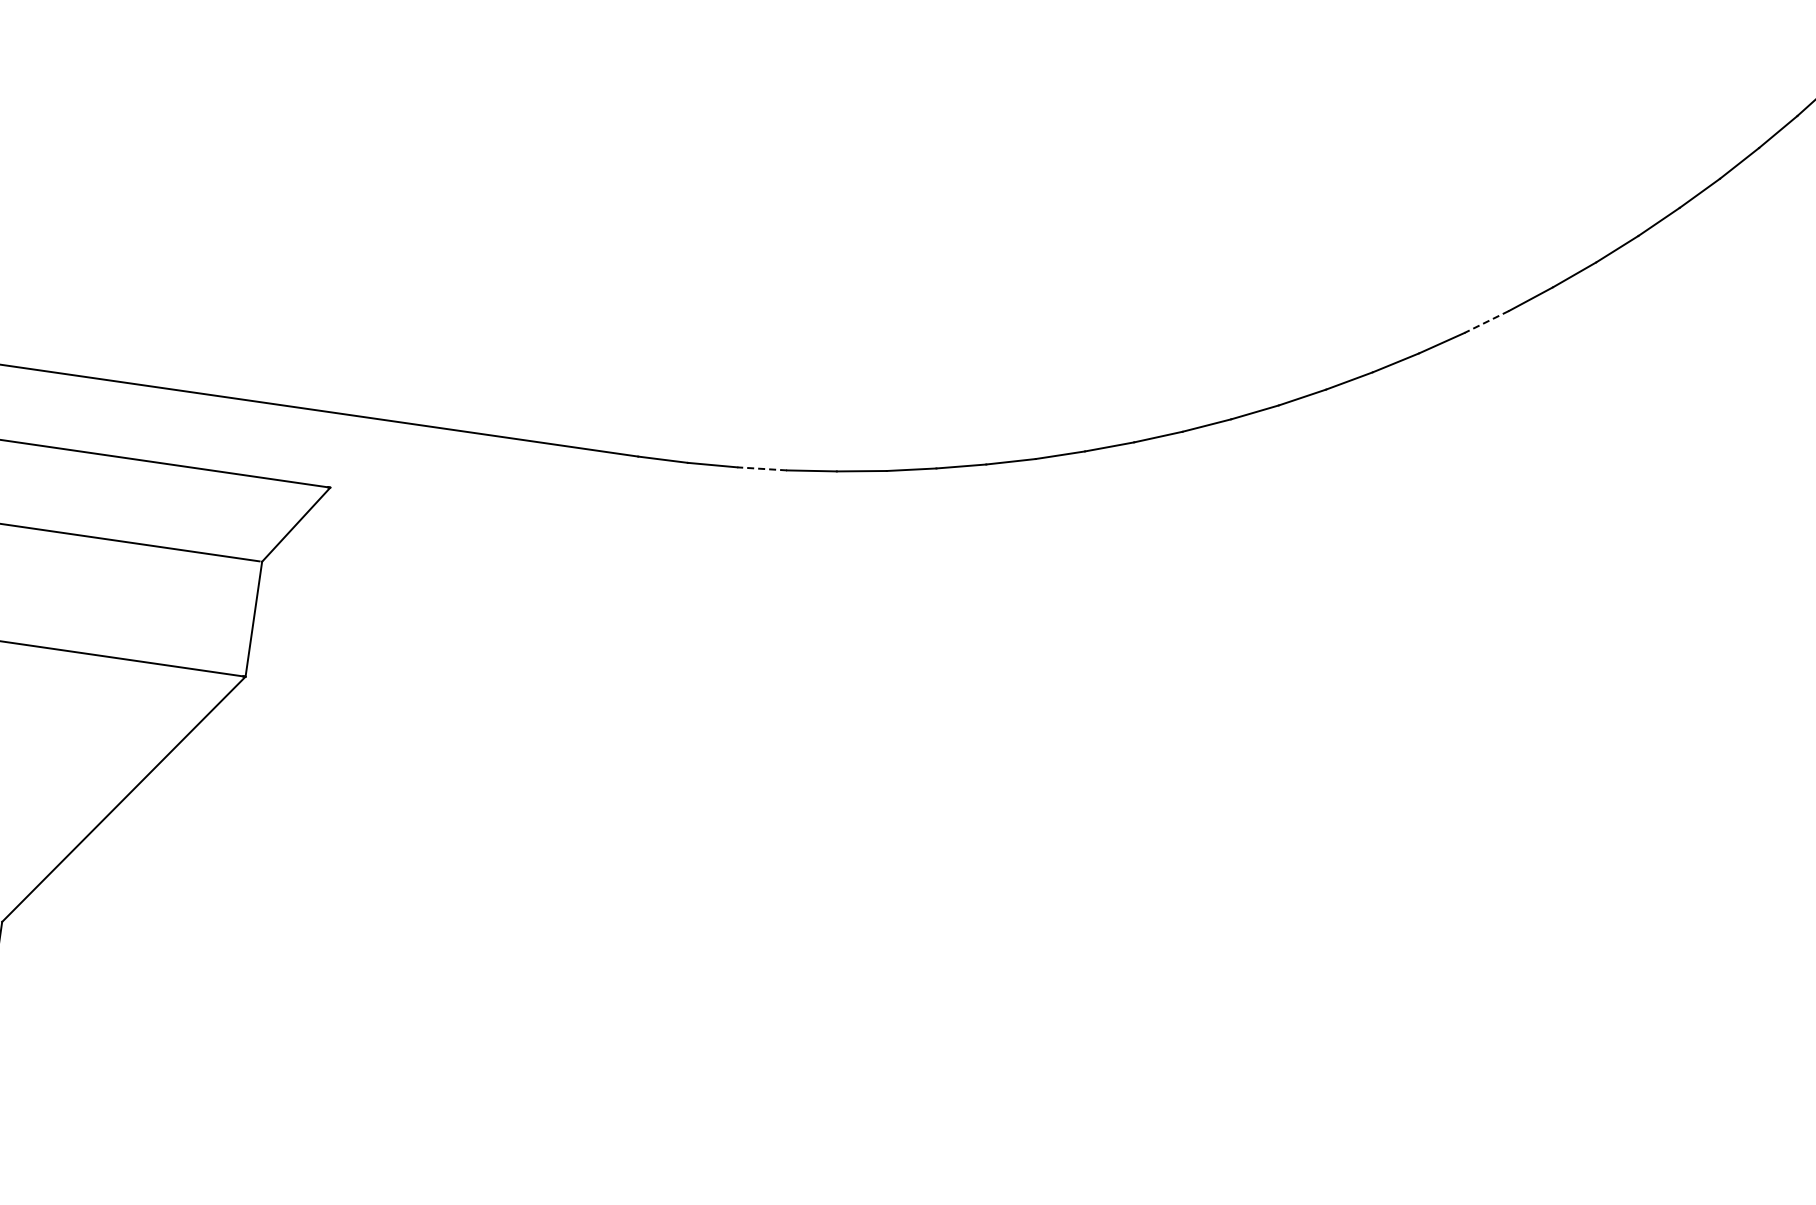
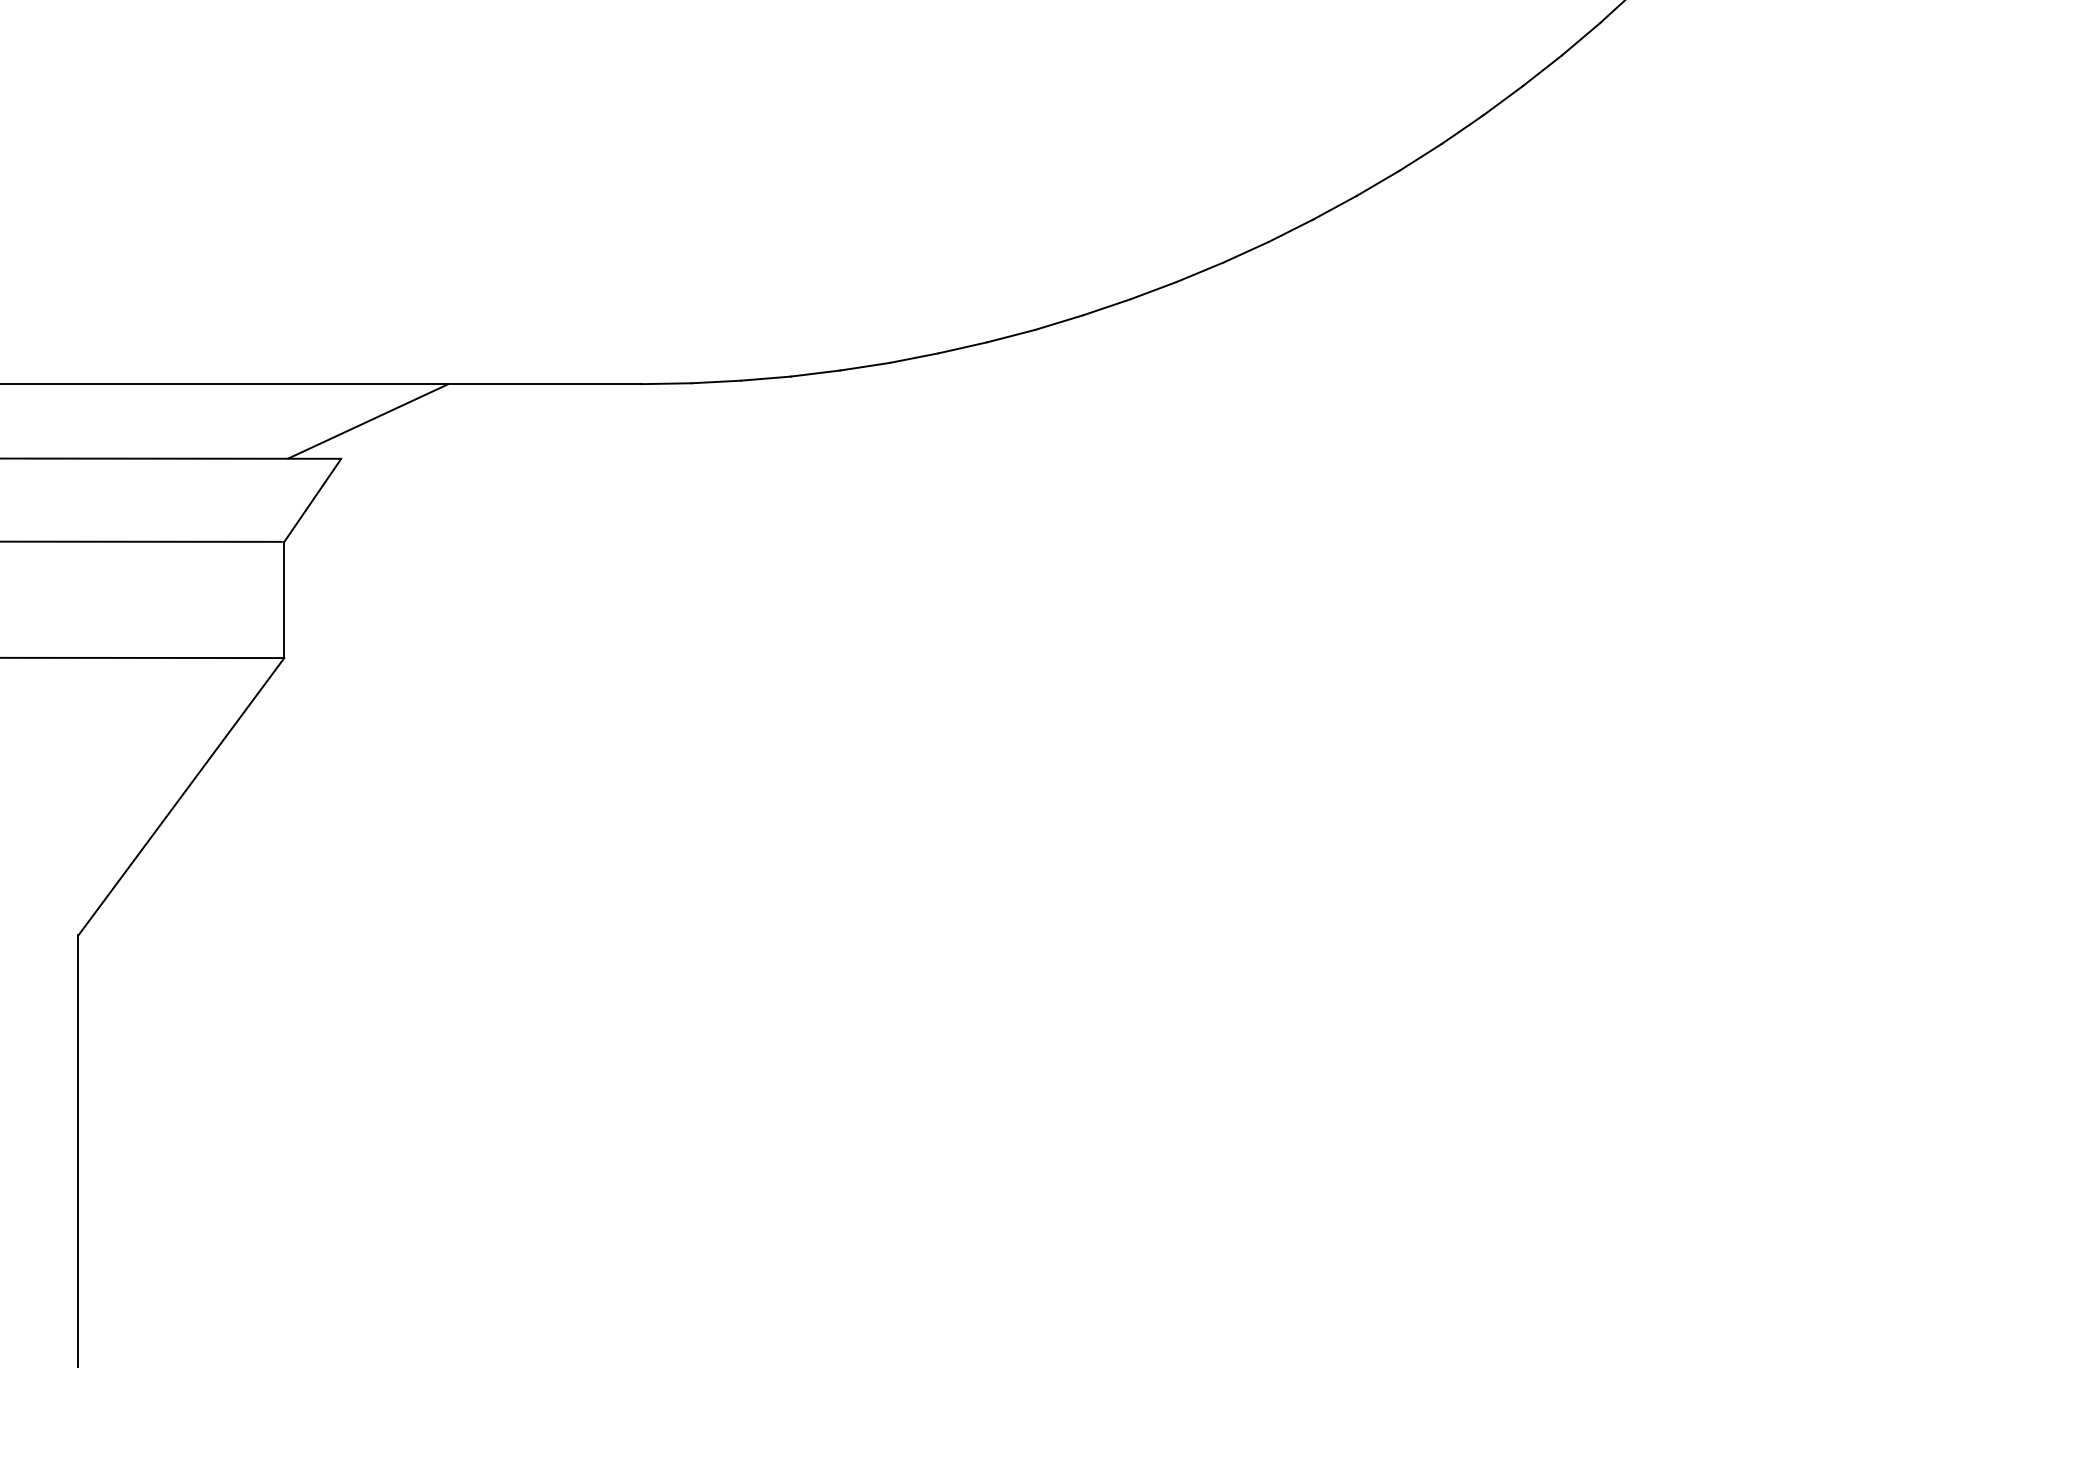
line: (1487, 321) -> (1462, 129), dashed -> solid
line: (362, 454) -> (368, 421), added
line: (762, 468) -> (766, 378), dashed -> solid

